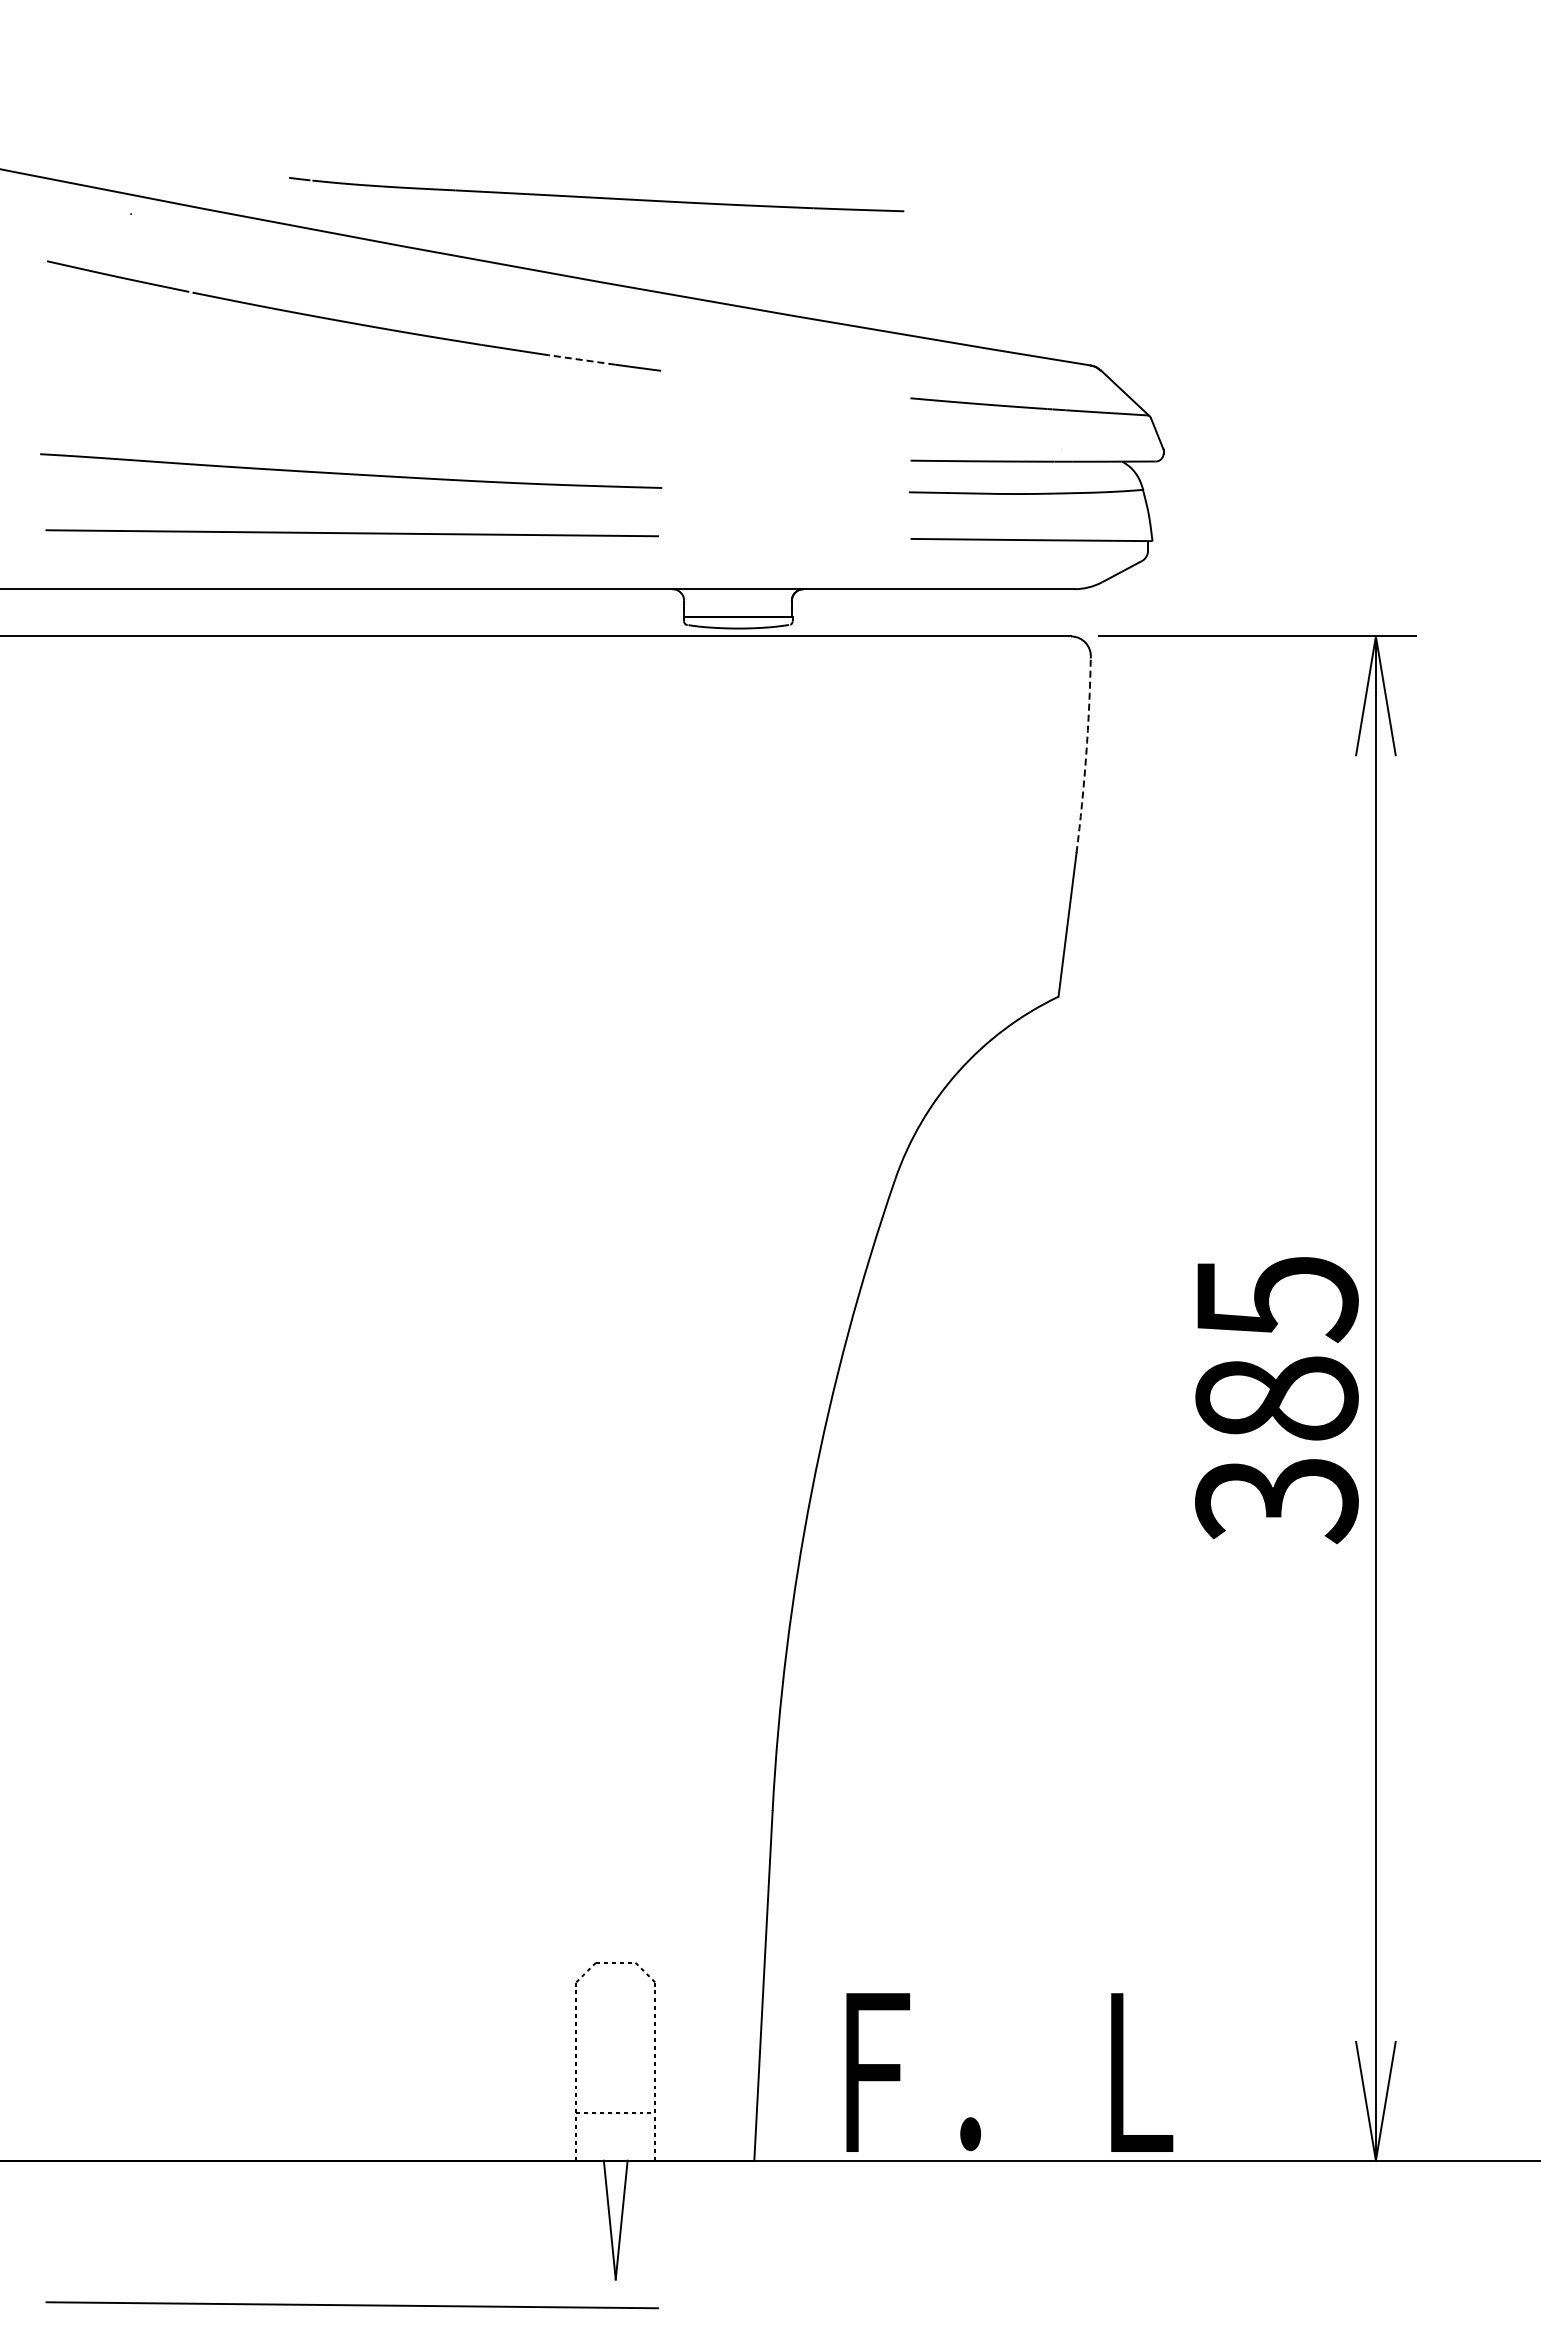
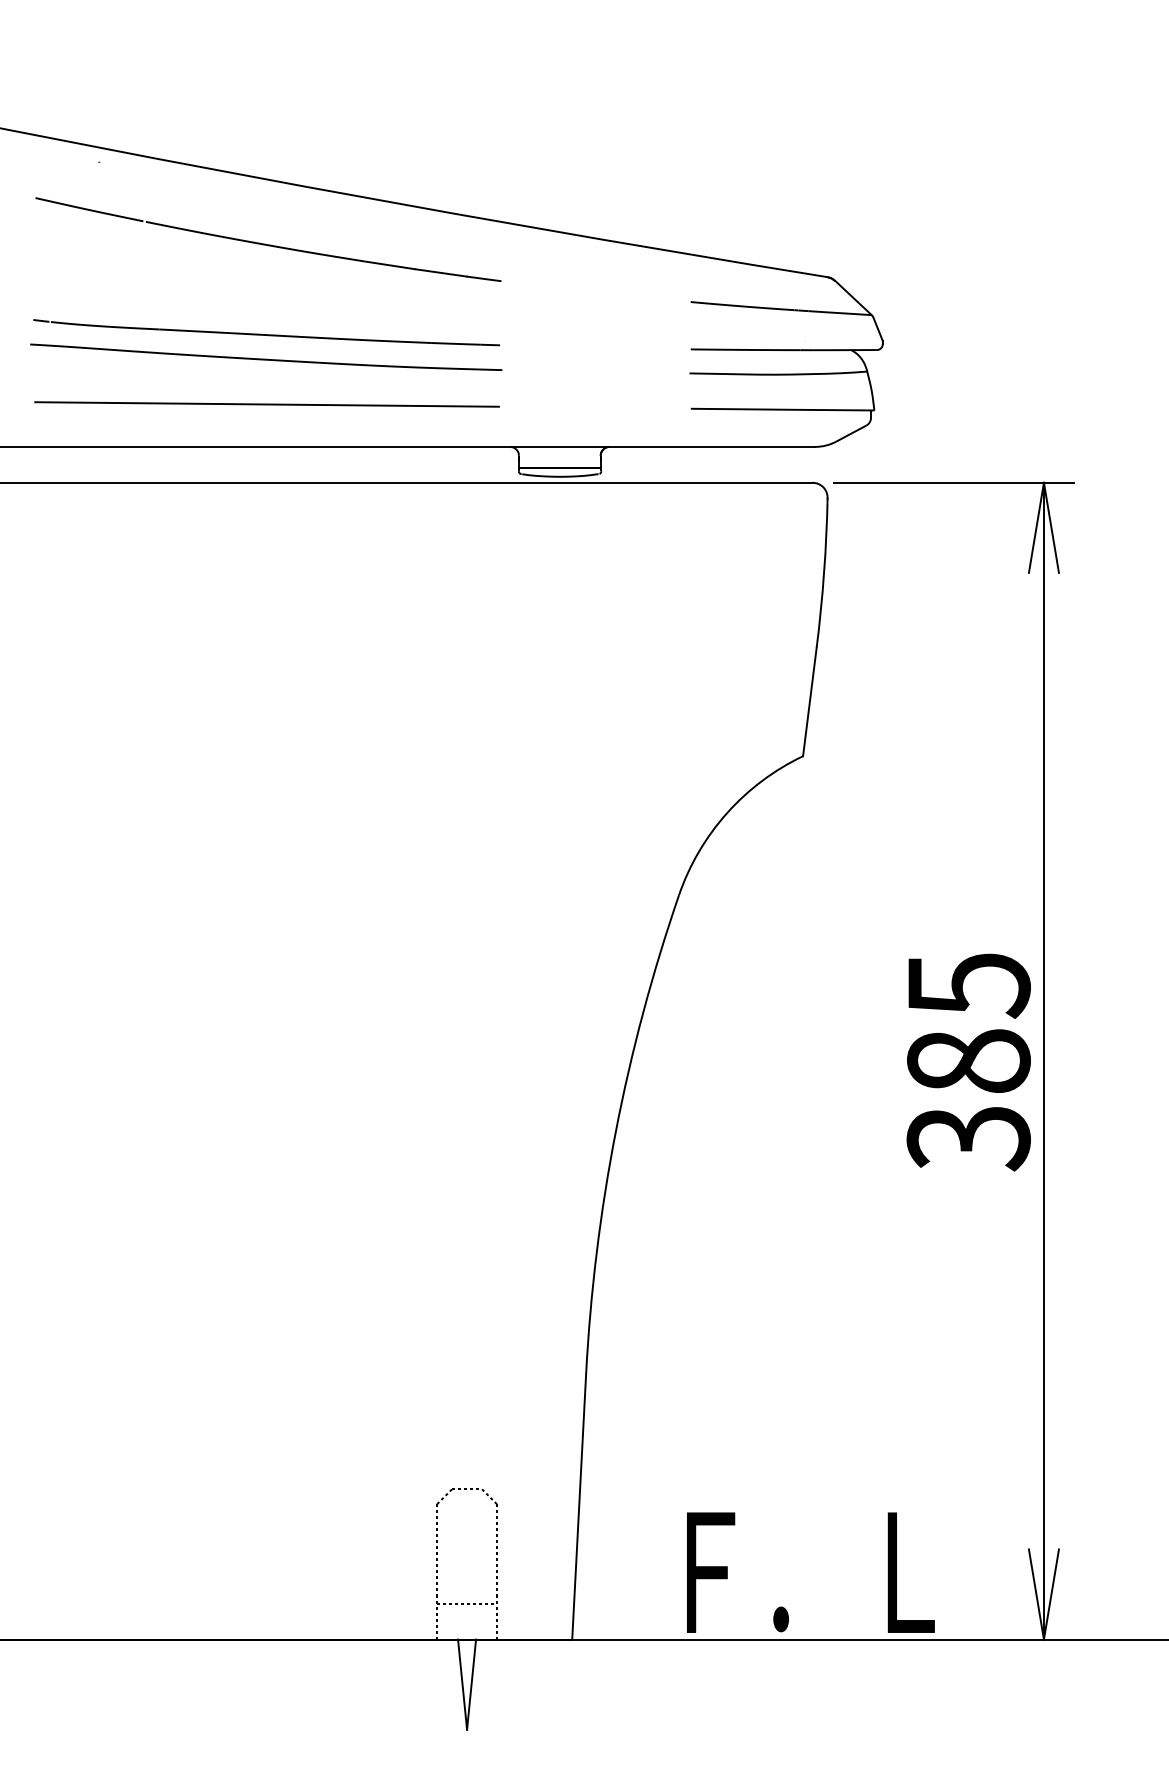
part: (596, 194) -> (266, 332), moved
line: (581, 359) -> (441, 272), dashed -> solid
arc: (1086, 755) -> (824, 573), dashed -> solid
text: (1009, 2072) -> (810, 1572), moved
line: (351, 2305) -> (266, 1749), removed

